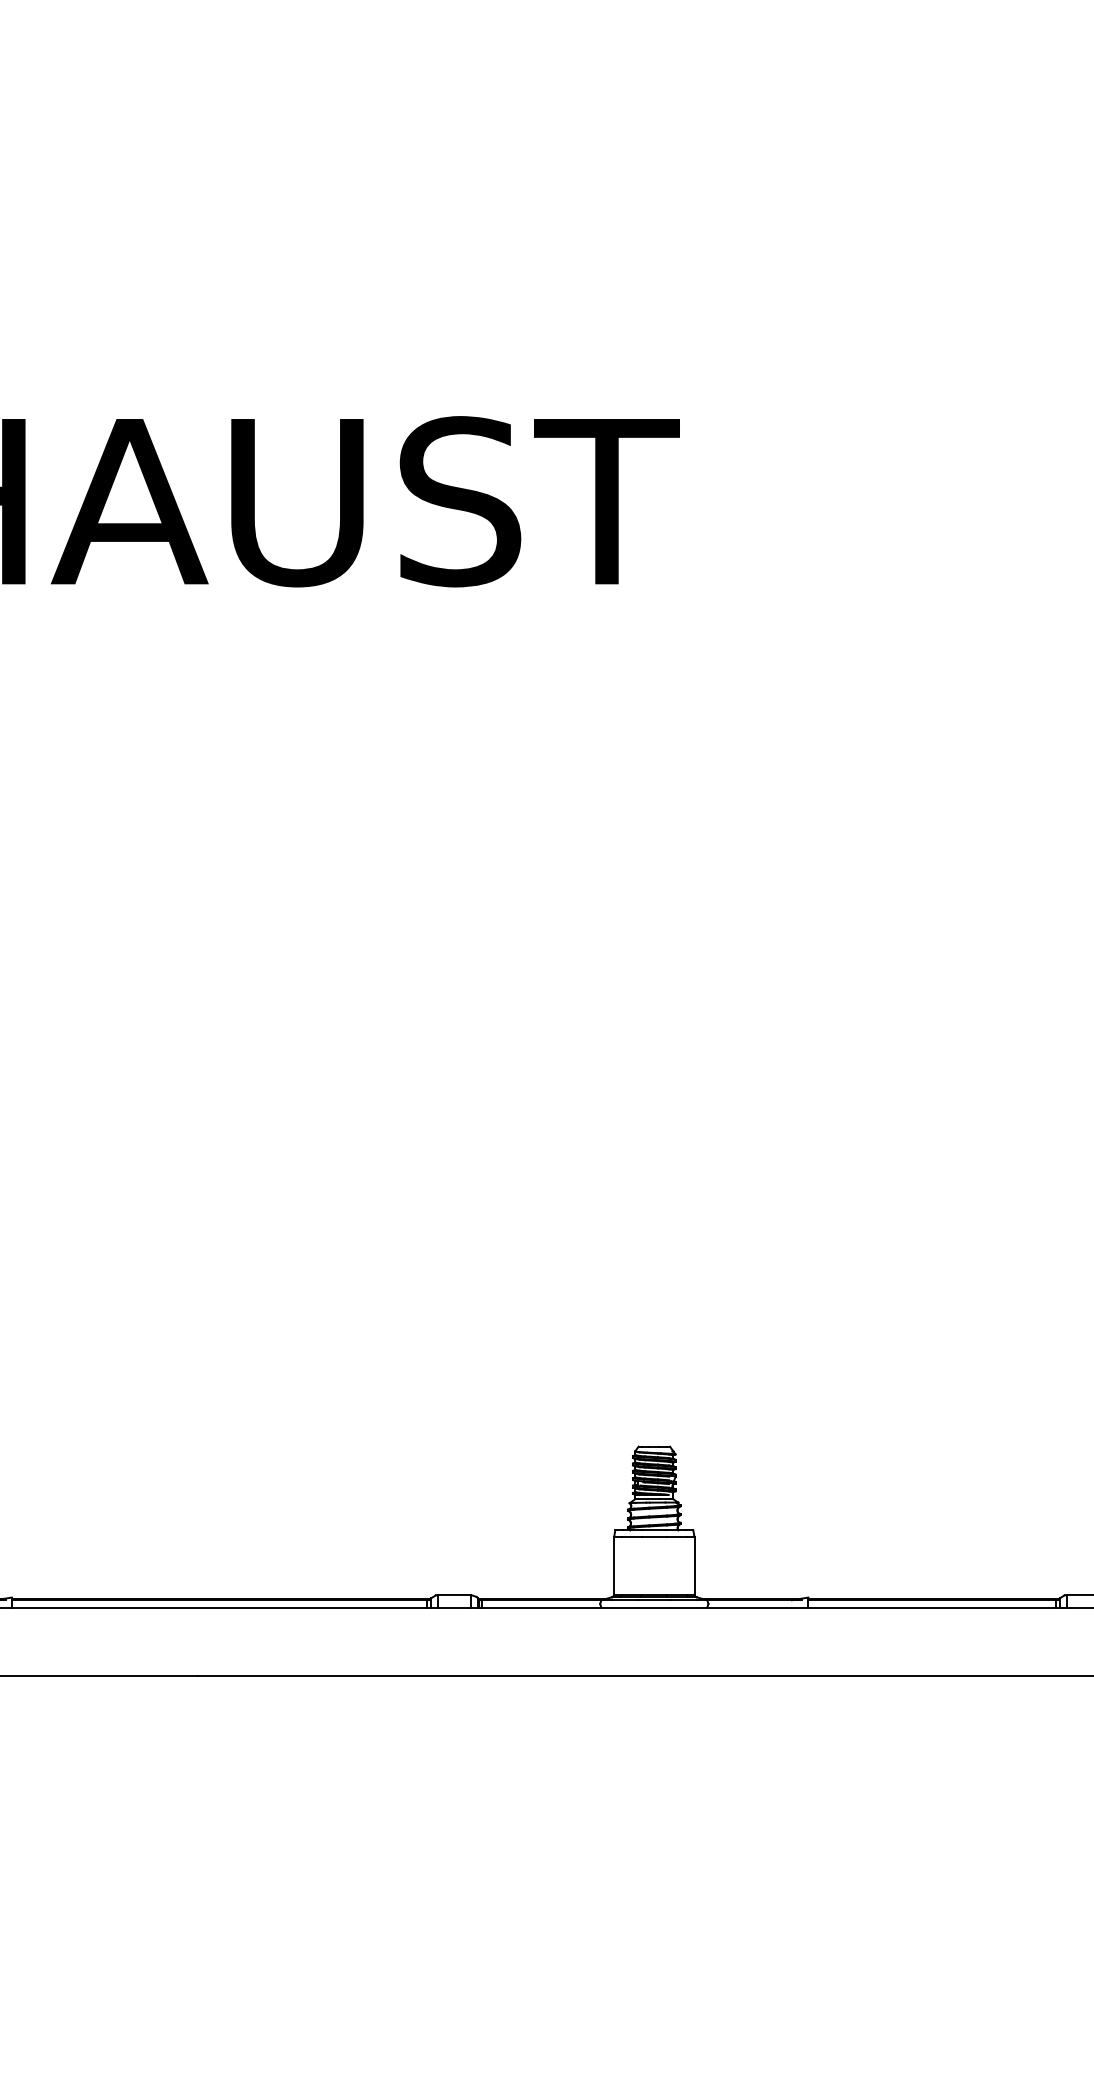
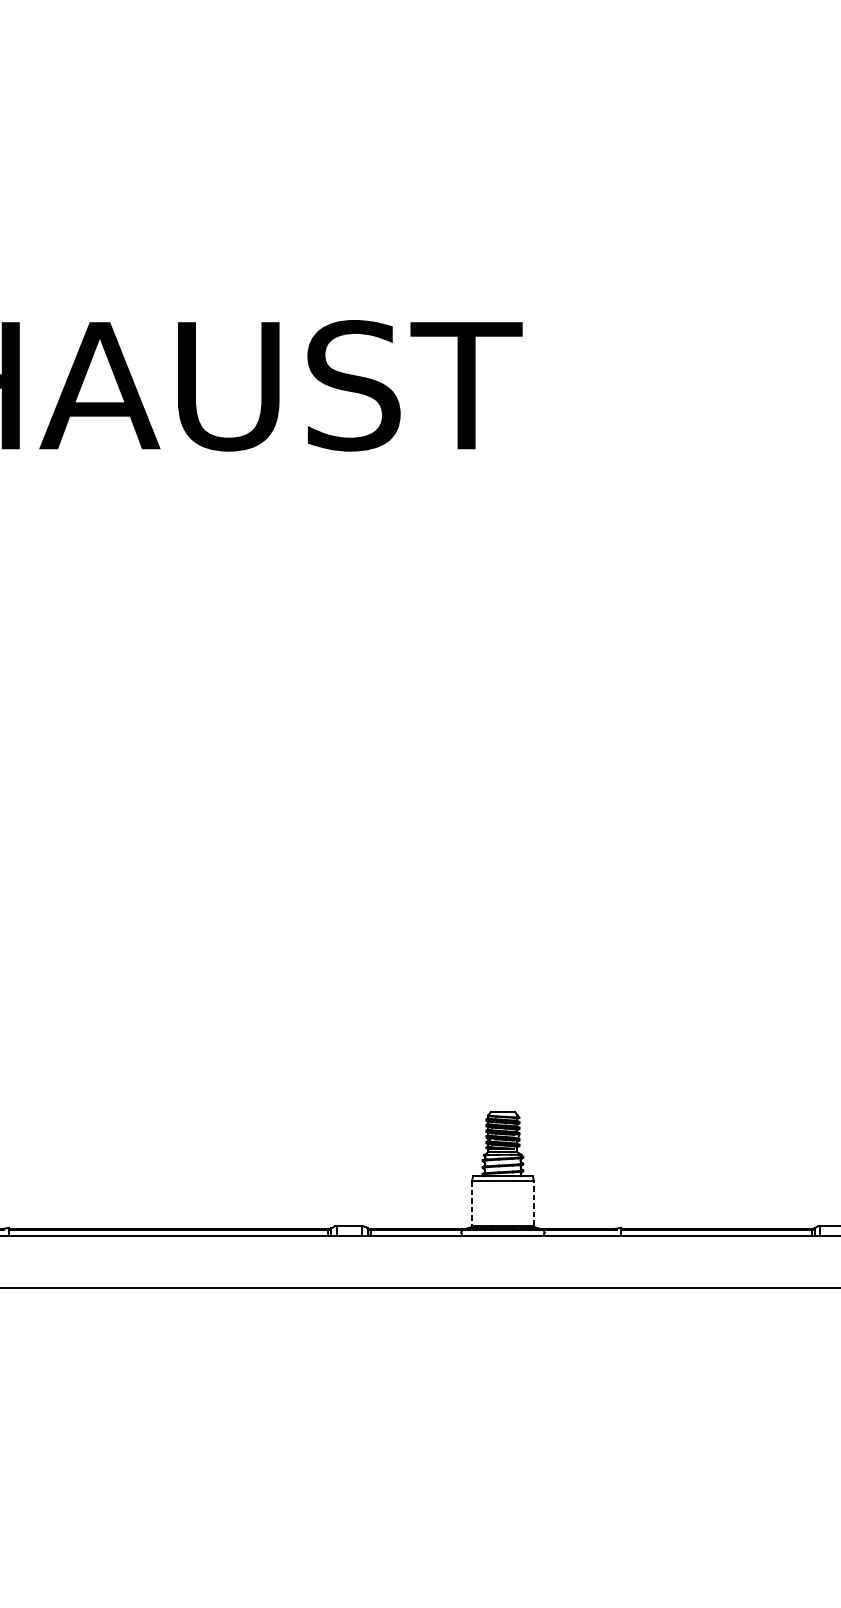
line: (614, 1565) -> (472, 1203), solid -> dashed
line: (694, 1565) -> (533, 1203), solid -> dashed

